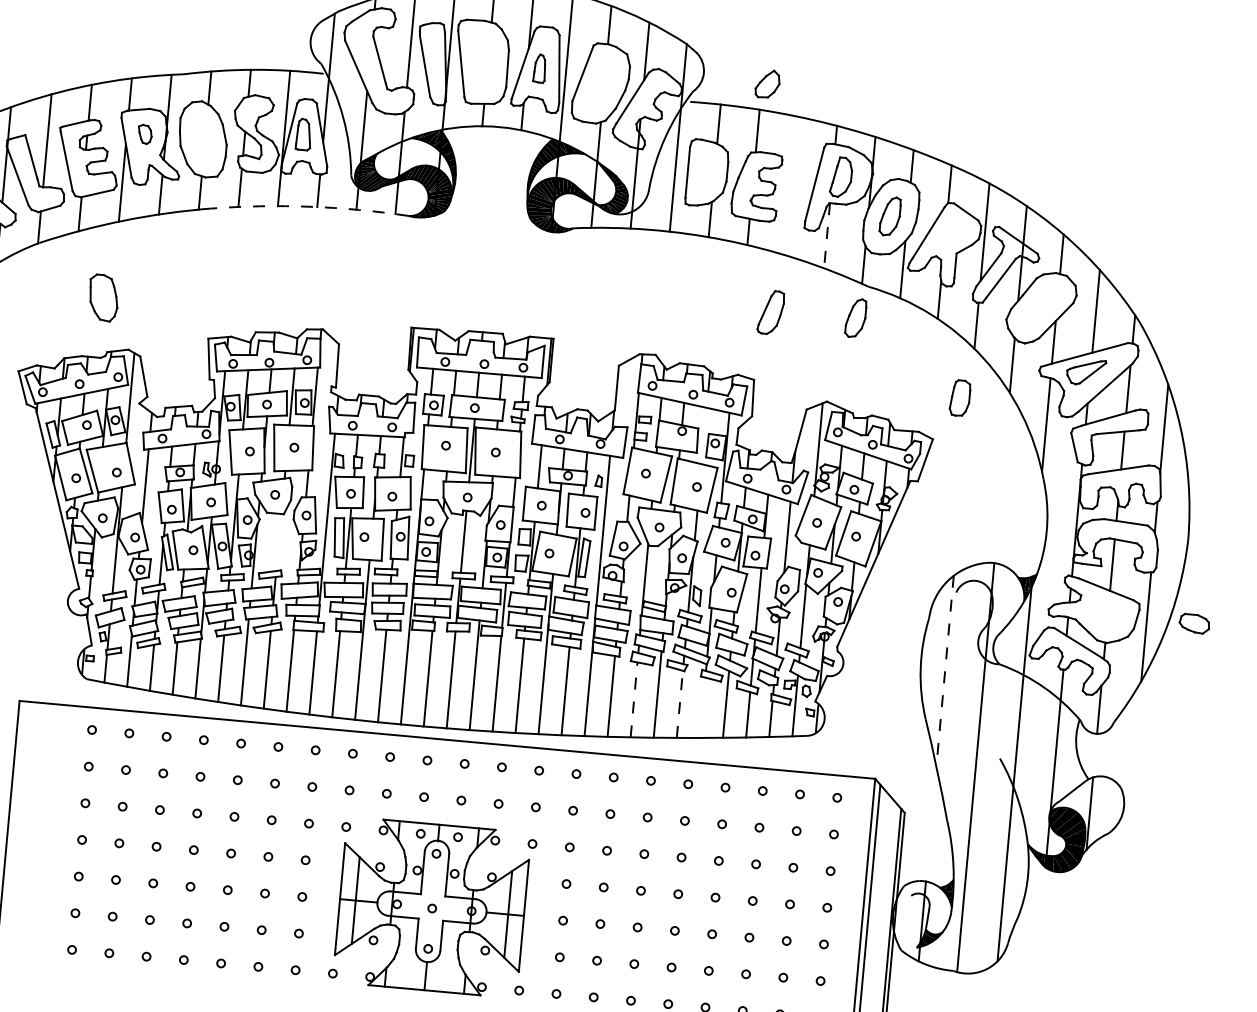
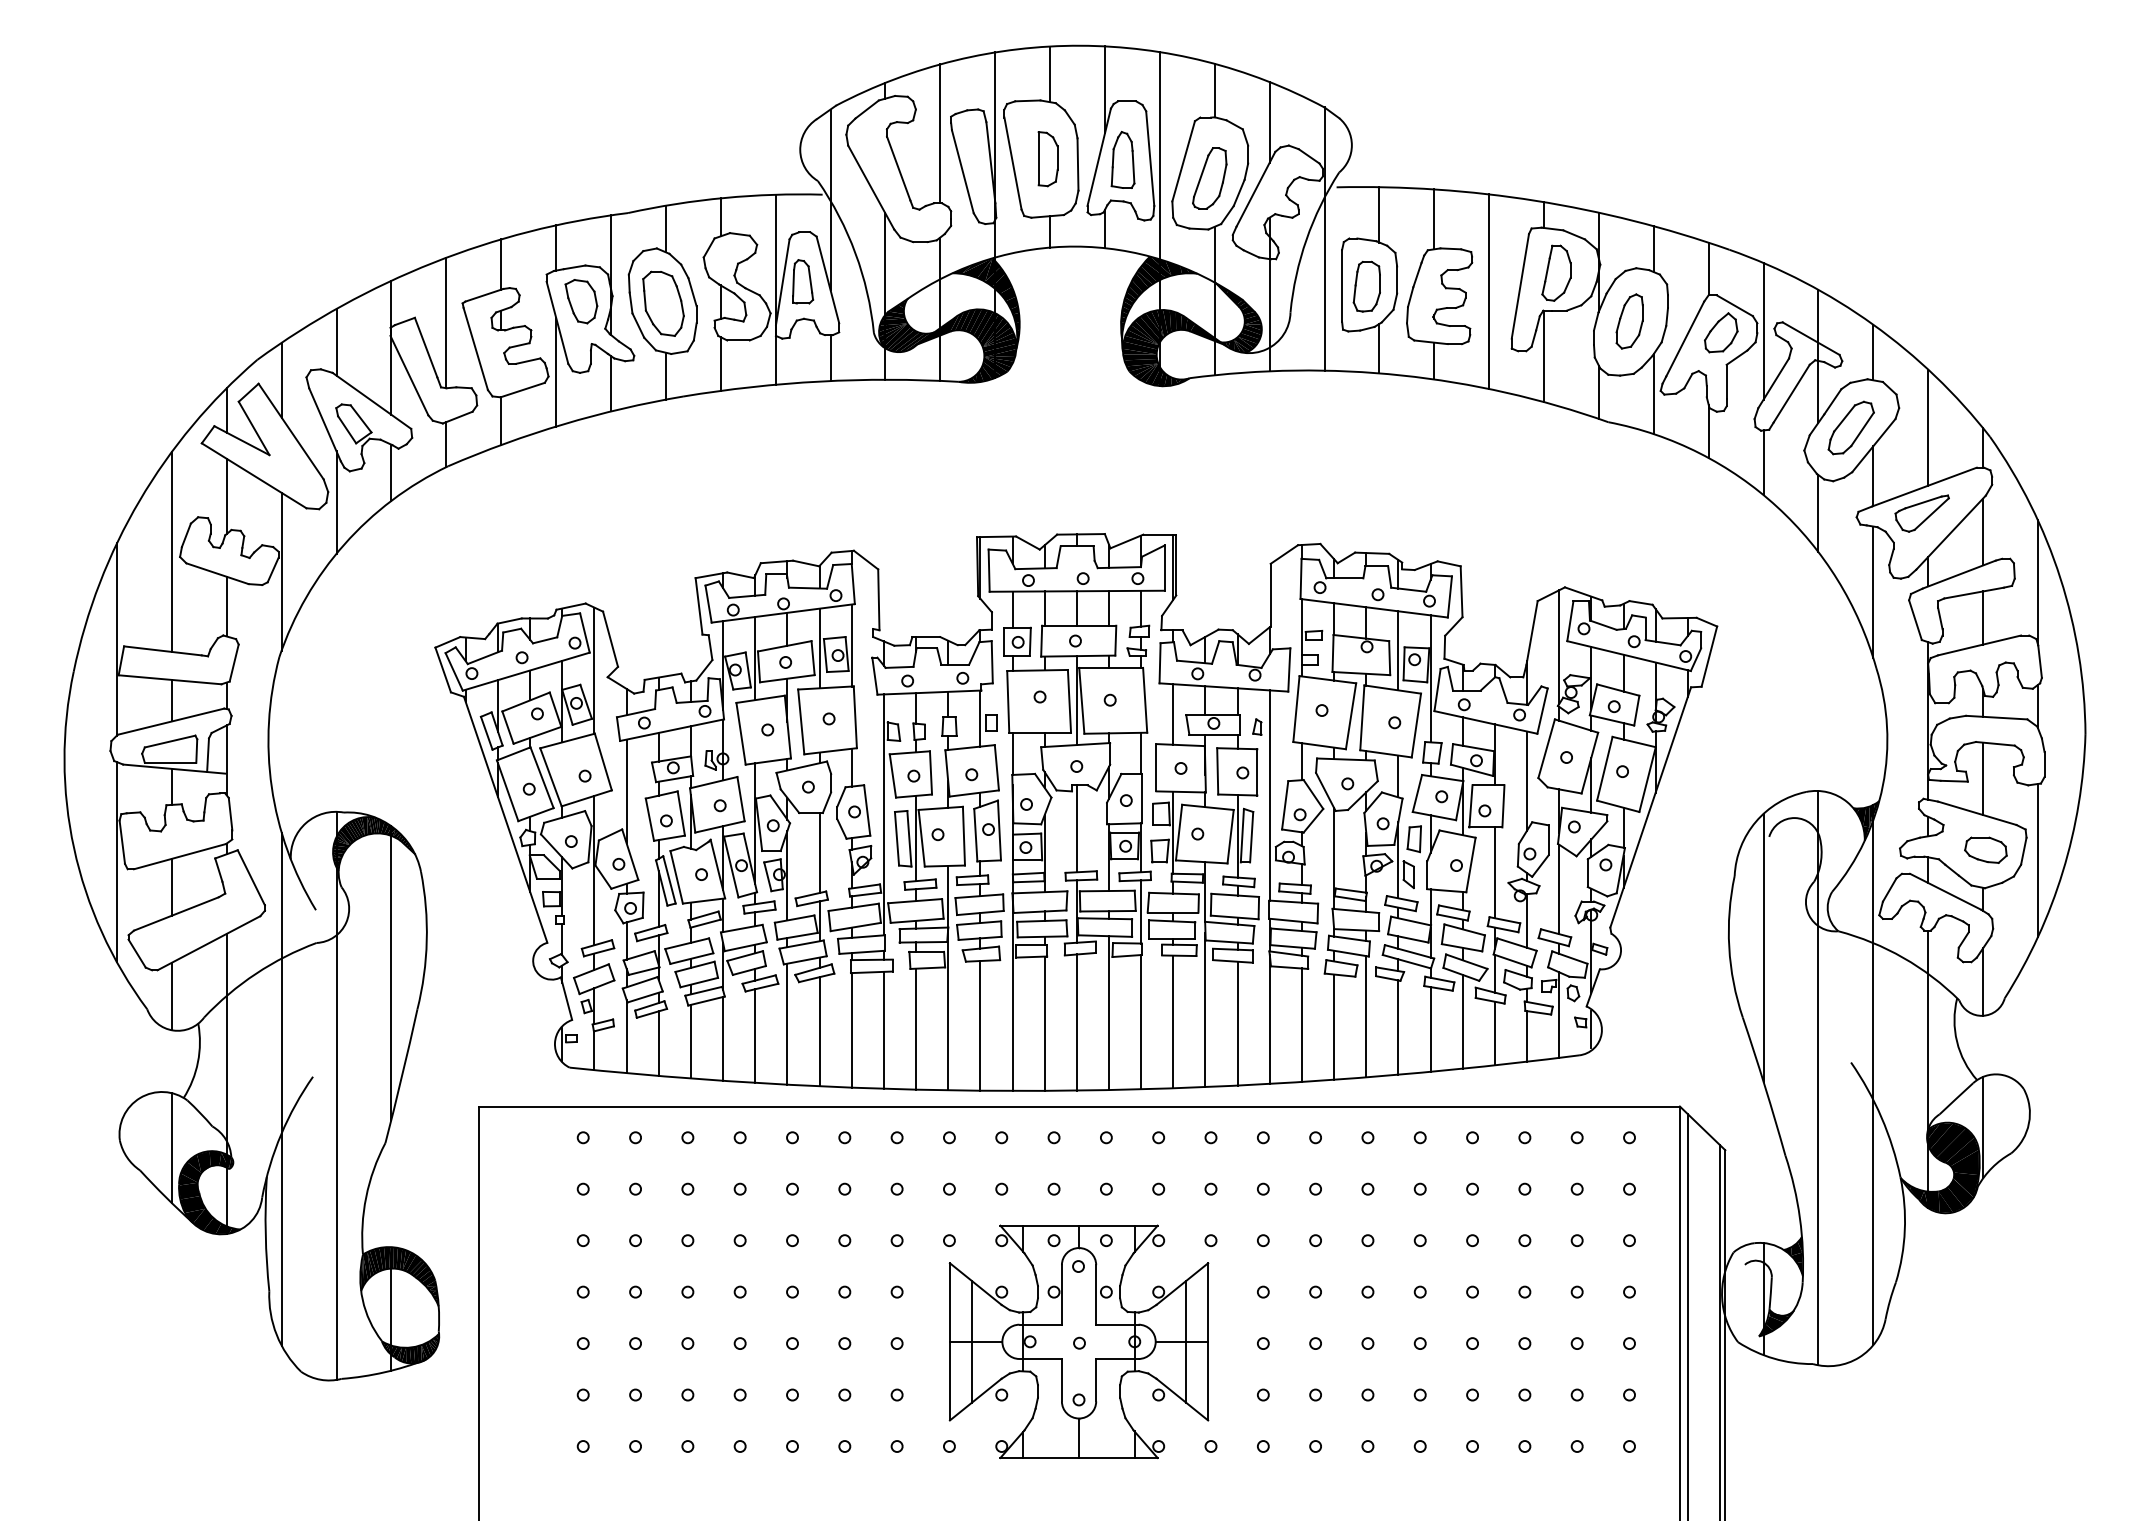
part: (486, 63) -> (1047, 159), added
part: (539, 68) -> (1122, 159), size x1.43
part: (767, 83) -> (1721, 332), moved
part: (145, 134) -> (581, 301), size x1.67
line: (792, 186) -> (1489, 291), added
arc: (310, 206) -> (820, 381), dashed -> solid
line: (827, 235) -> (1544, 356), dashed -> solid
part: (103, 297) -> (663, 303), moved
part: (1040, 306) -> (1850, 427), added
part: (770, 312) -> (1209, 178), moved
part: (855, 318) -> (1594, 467), removed
part: (959, 398) -> (1366, 286), moved
line: (704, 435) -> (1398, 650), added
line: (278, 542) -> (819, 853), added
part: (702, 571) -> (1413, 839), added
part: (1194, 623) -> (1985, 849), moved
line: (945, 671) -> (1763, 947), dashed -> solid
line: (634, 700) -> (1334, 1027), dashed -> solid
line: (679, 704) -> (1398, 1027), dashed -> solid
line: (702, 707) -> (1430, 1029), added

